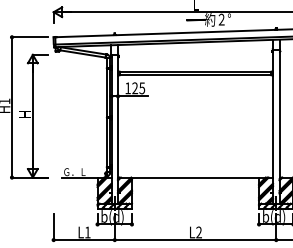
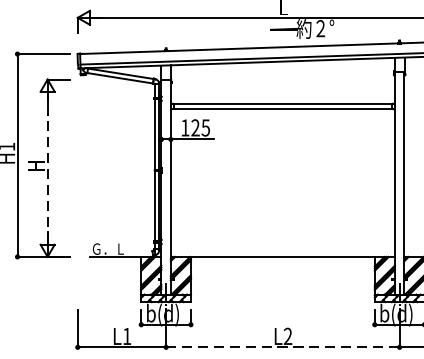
line: (32, 116) -> (47, 168), solid -> dashed
line: (195, 240) -> (282, 347), solid -> dashed

